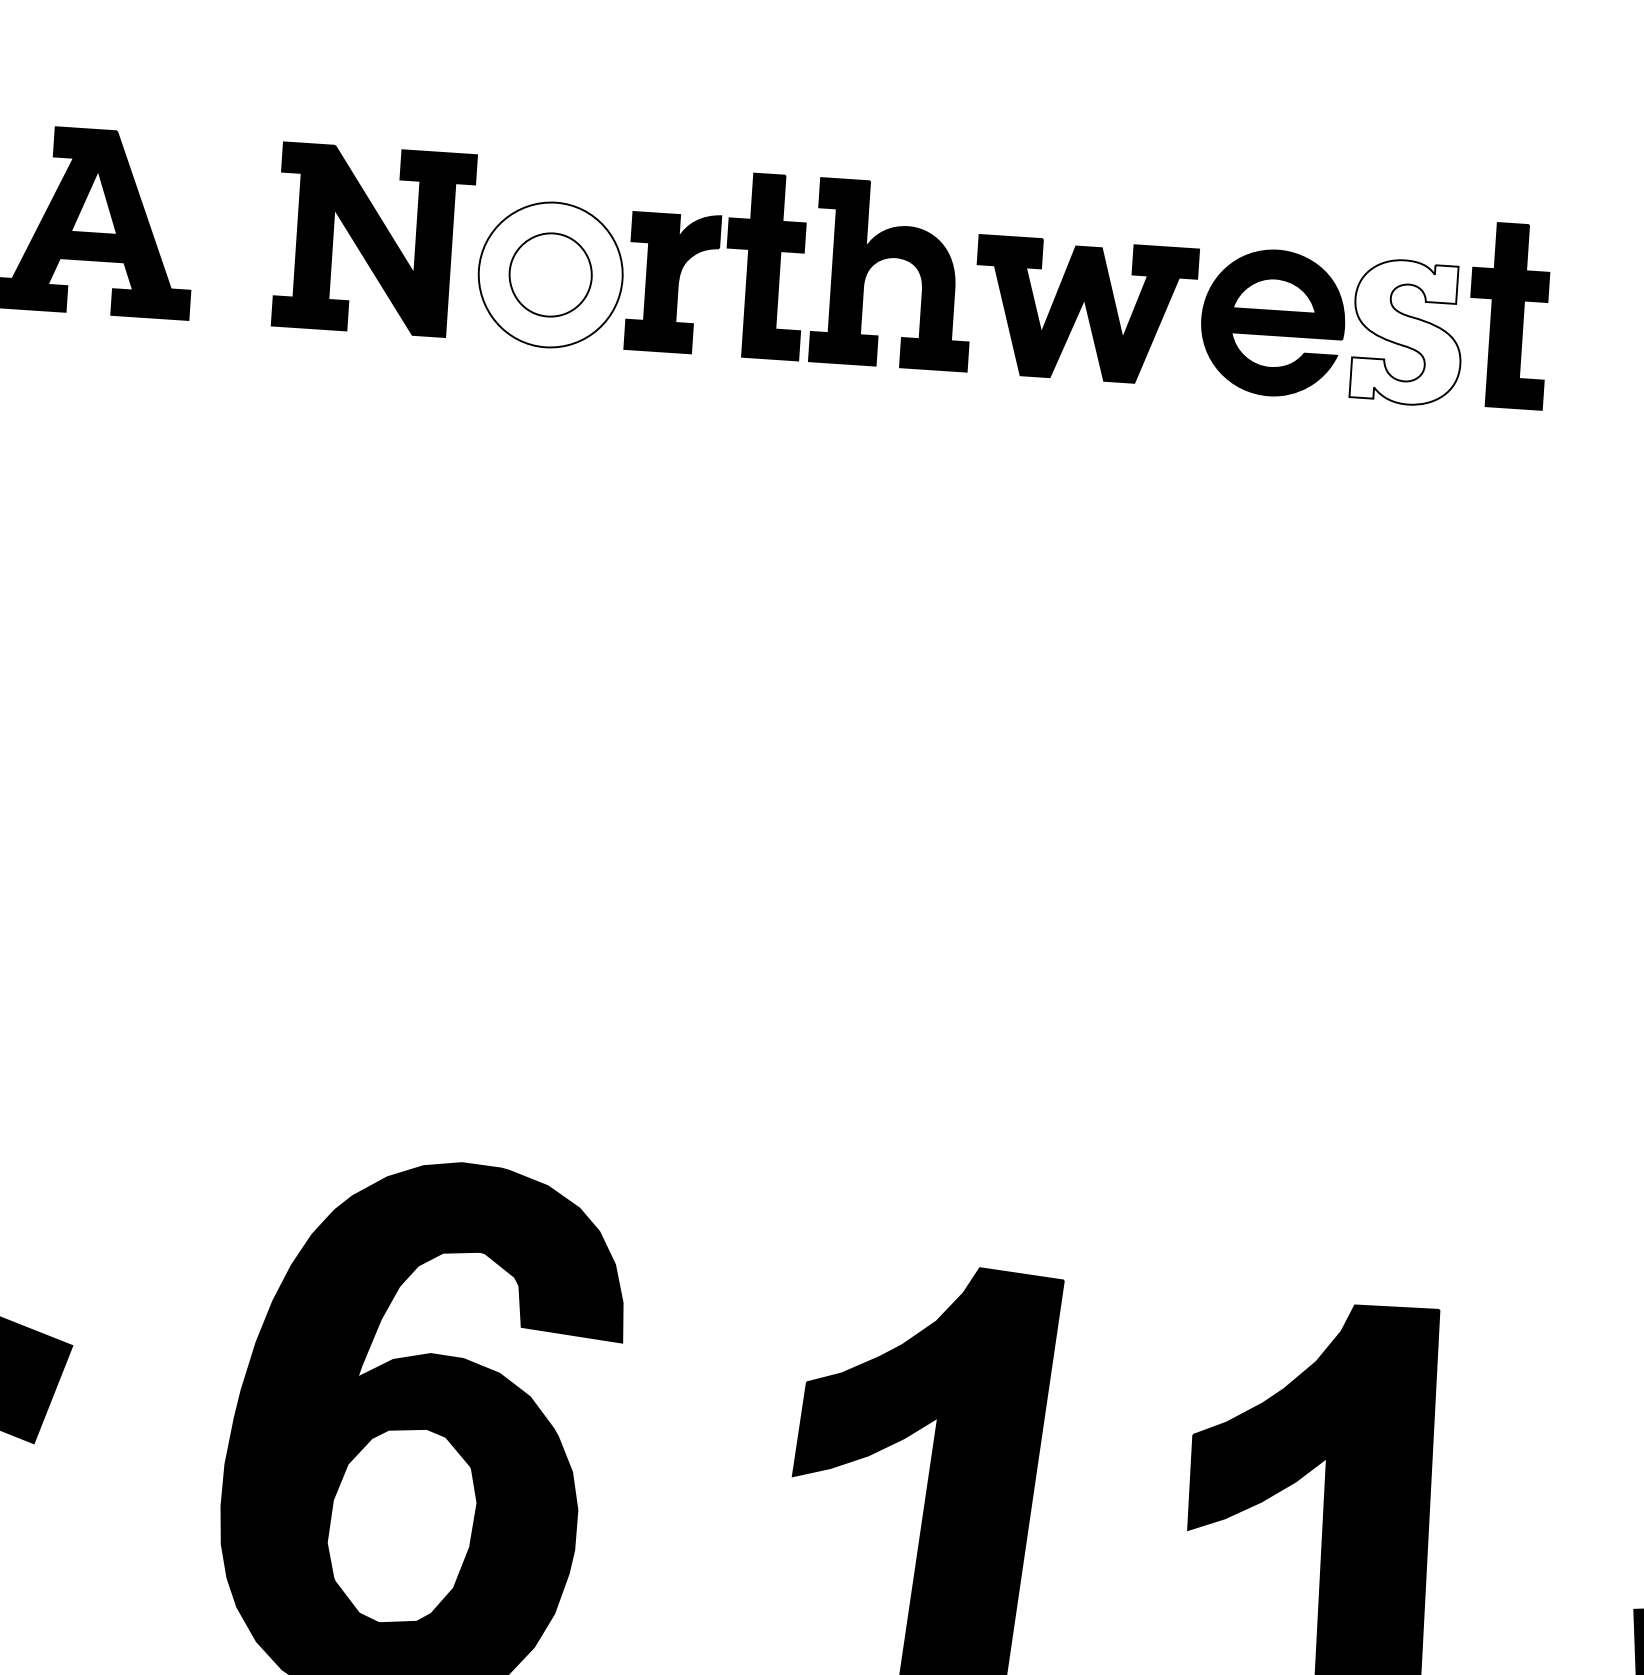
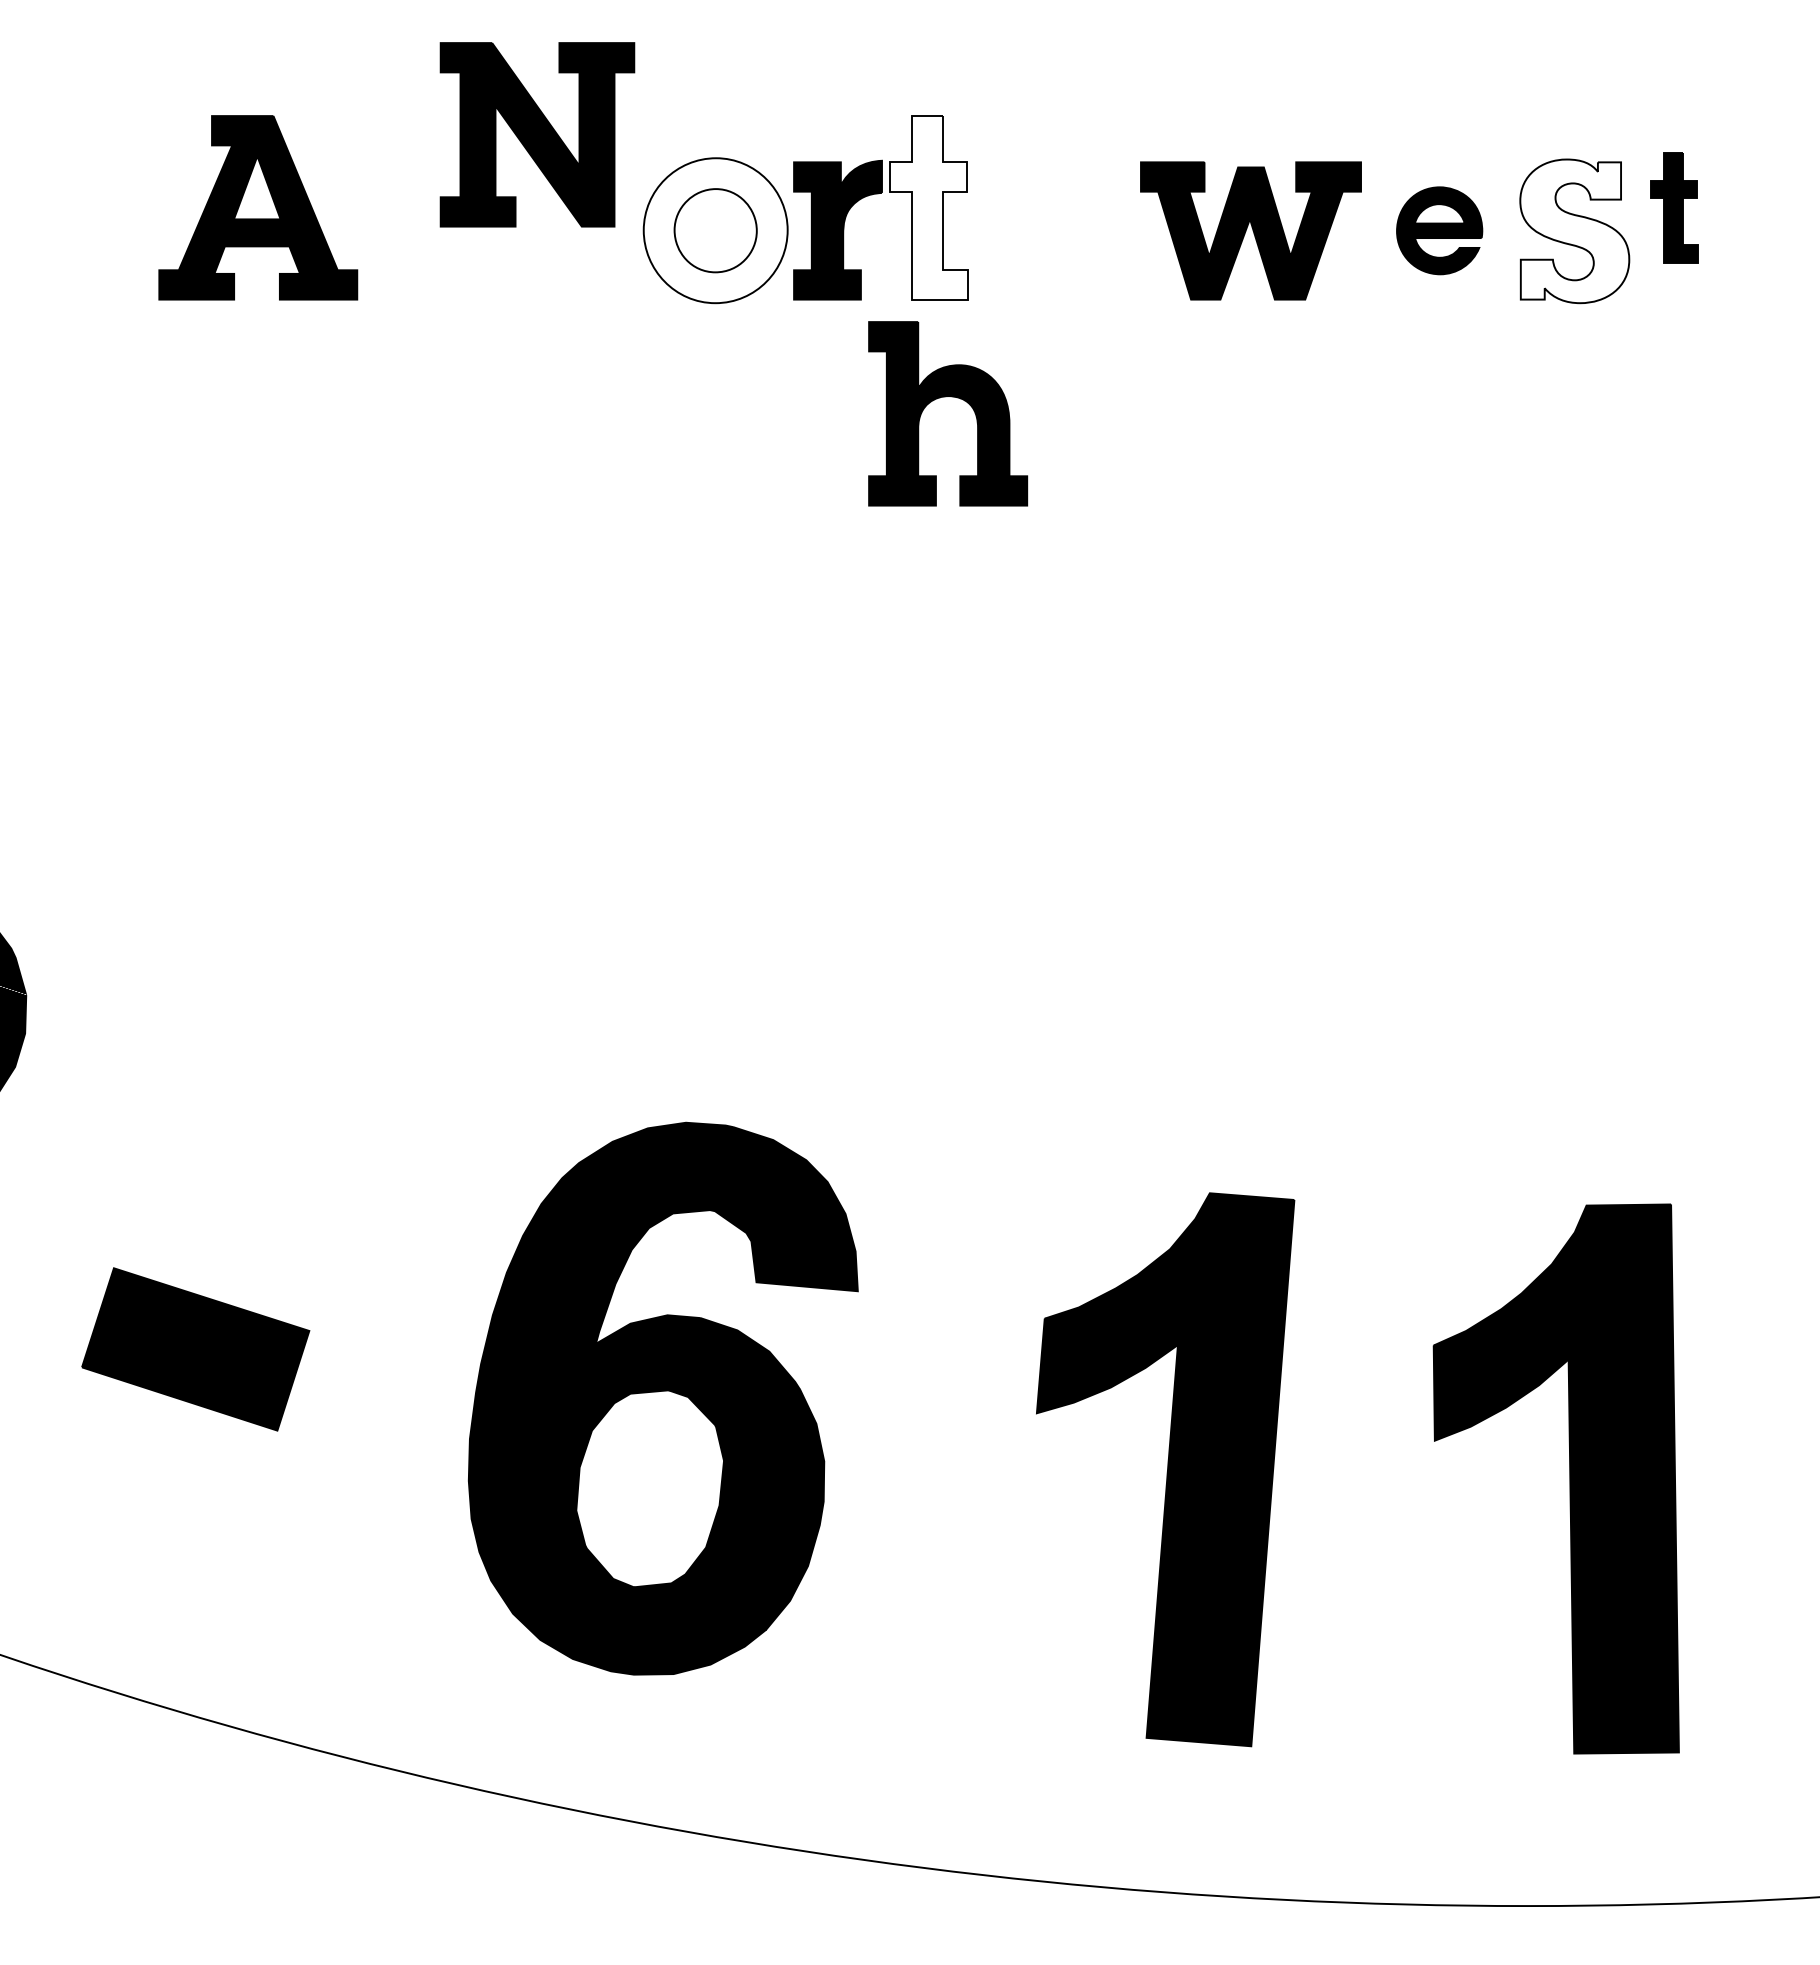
part: (374, 240) -> (537, 134), moved
part: (893, 258) -> (946, 397), moved
fill: (765, 266) -> (929, 207), removed
part: (1508, 315) -> (1674, 207), size x0.6
part: (1272, 322) -> (1439, 230), size x0.6

